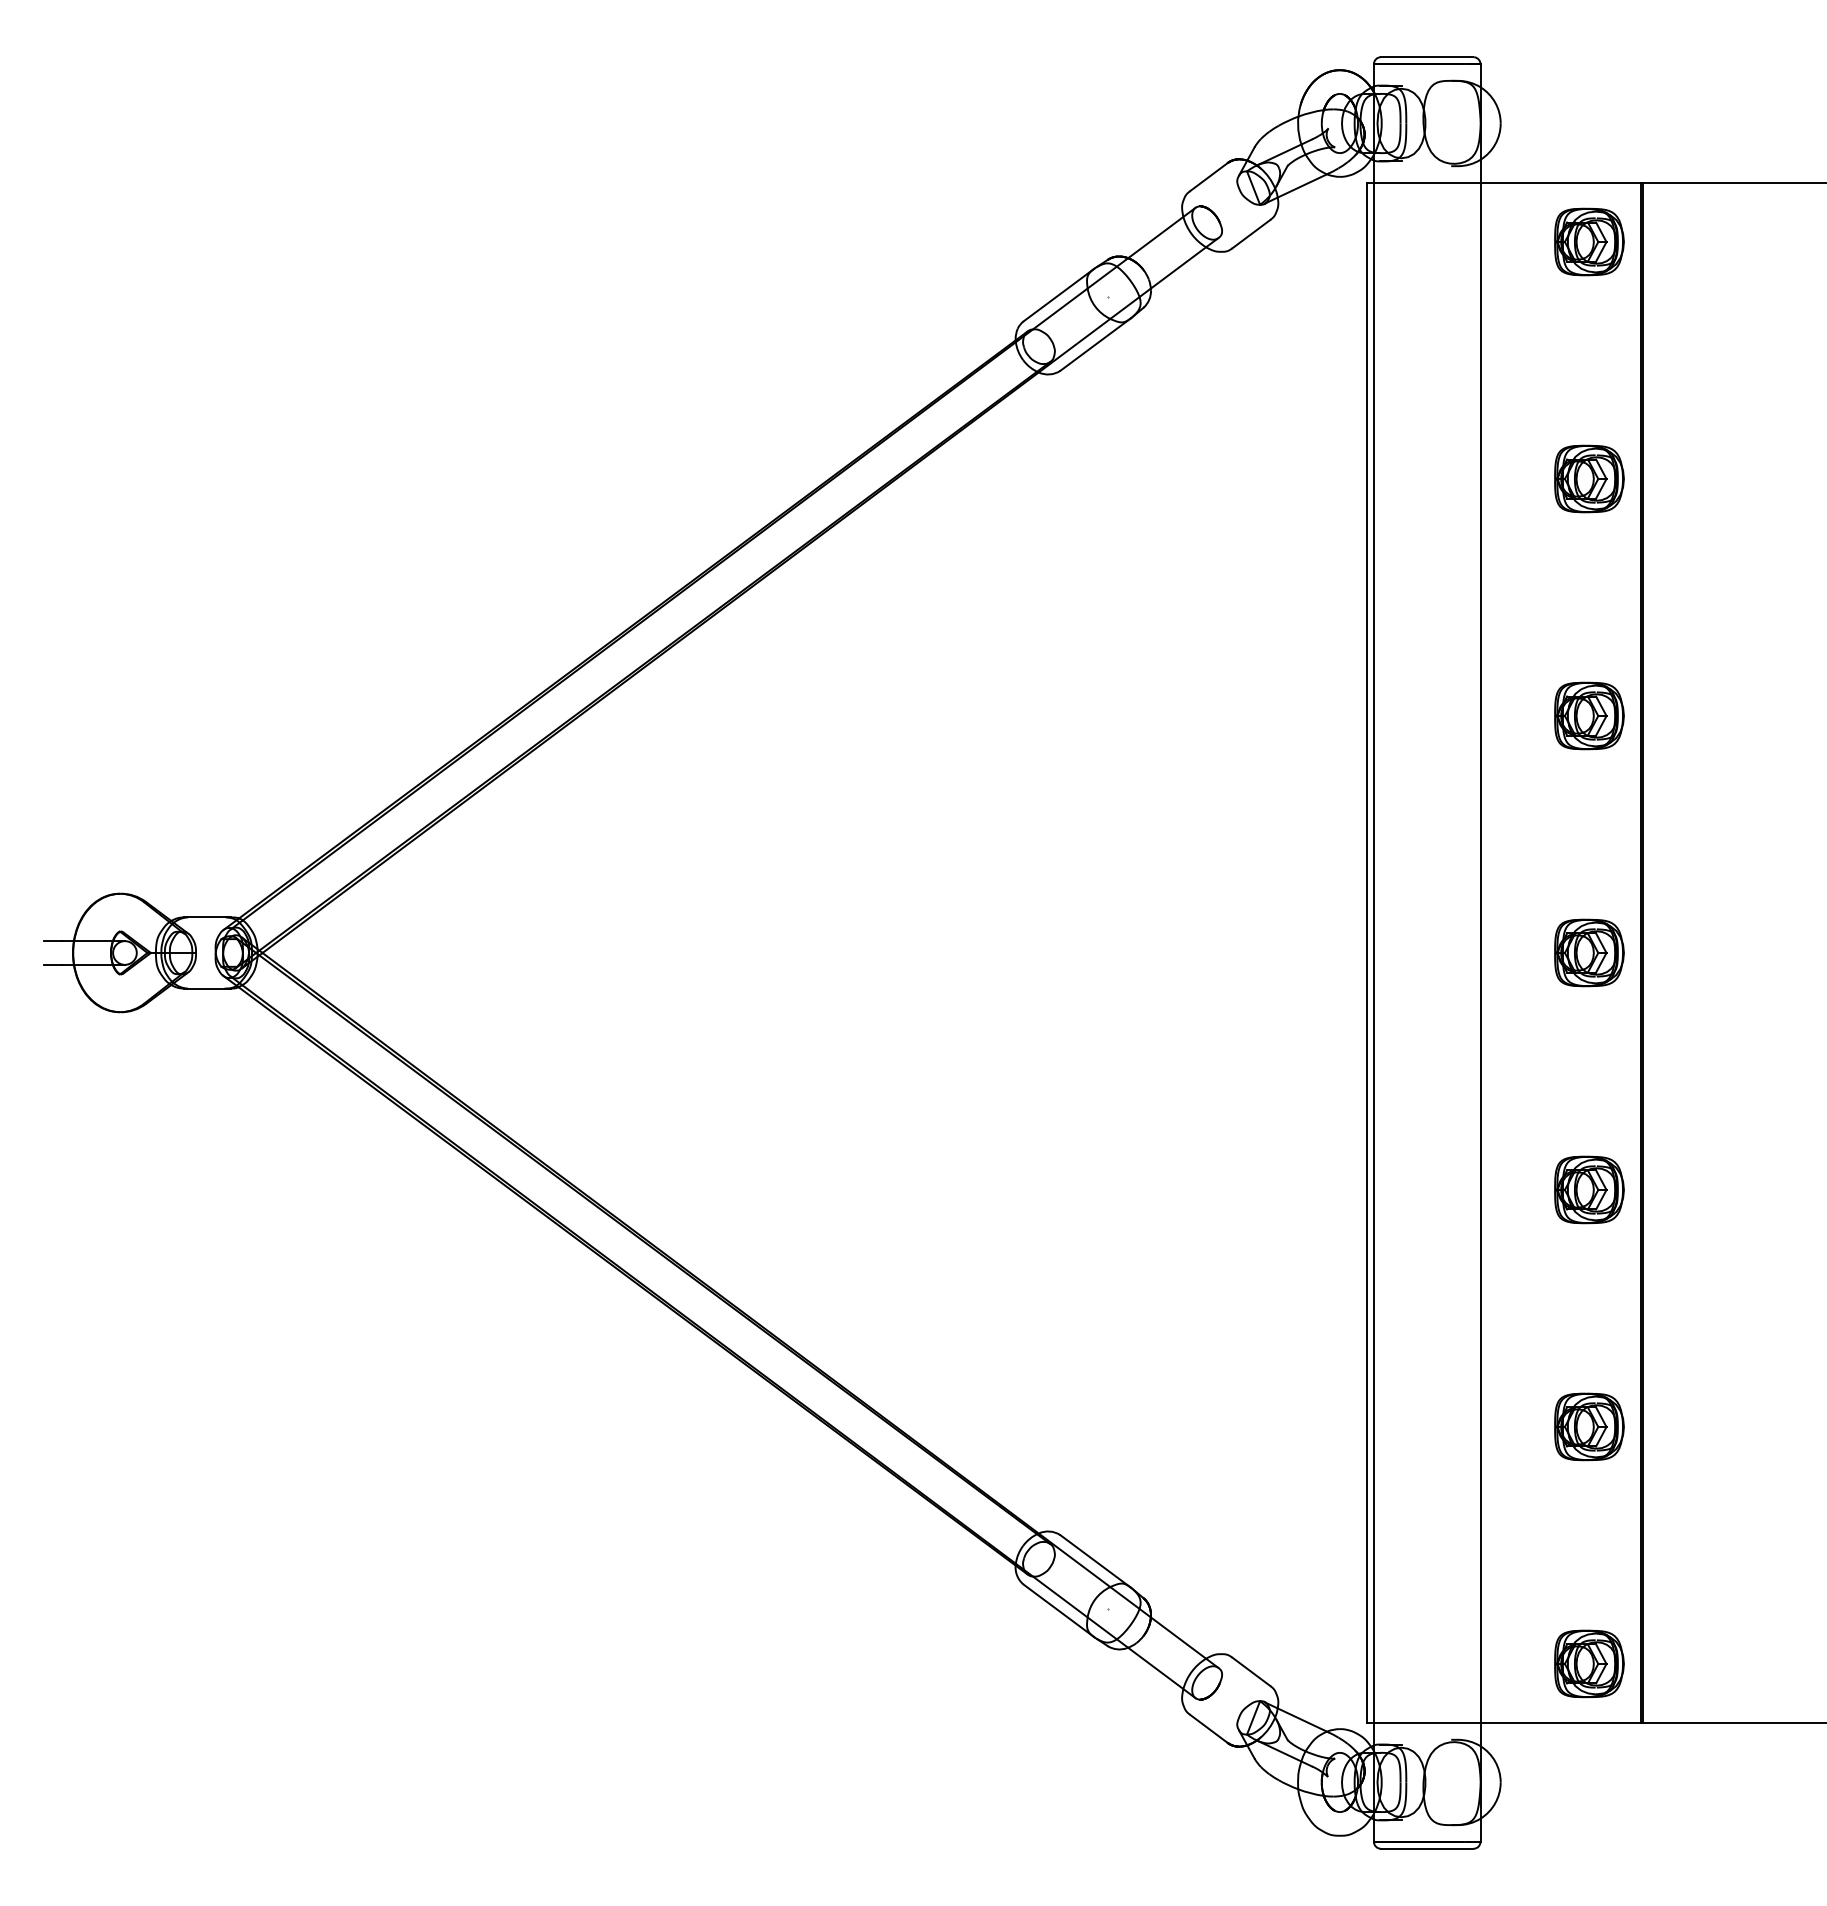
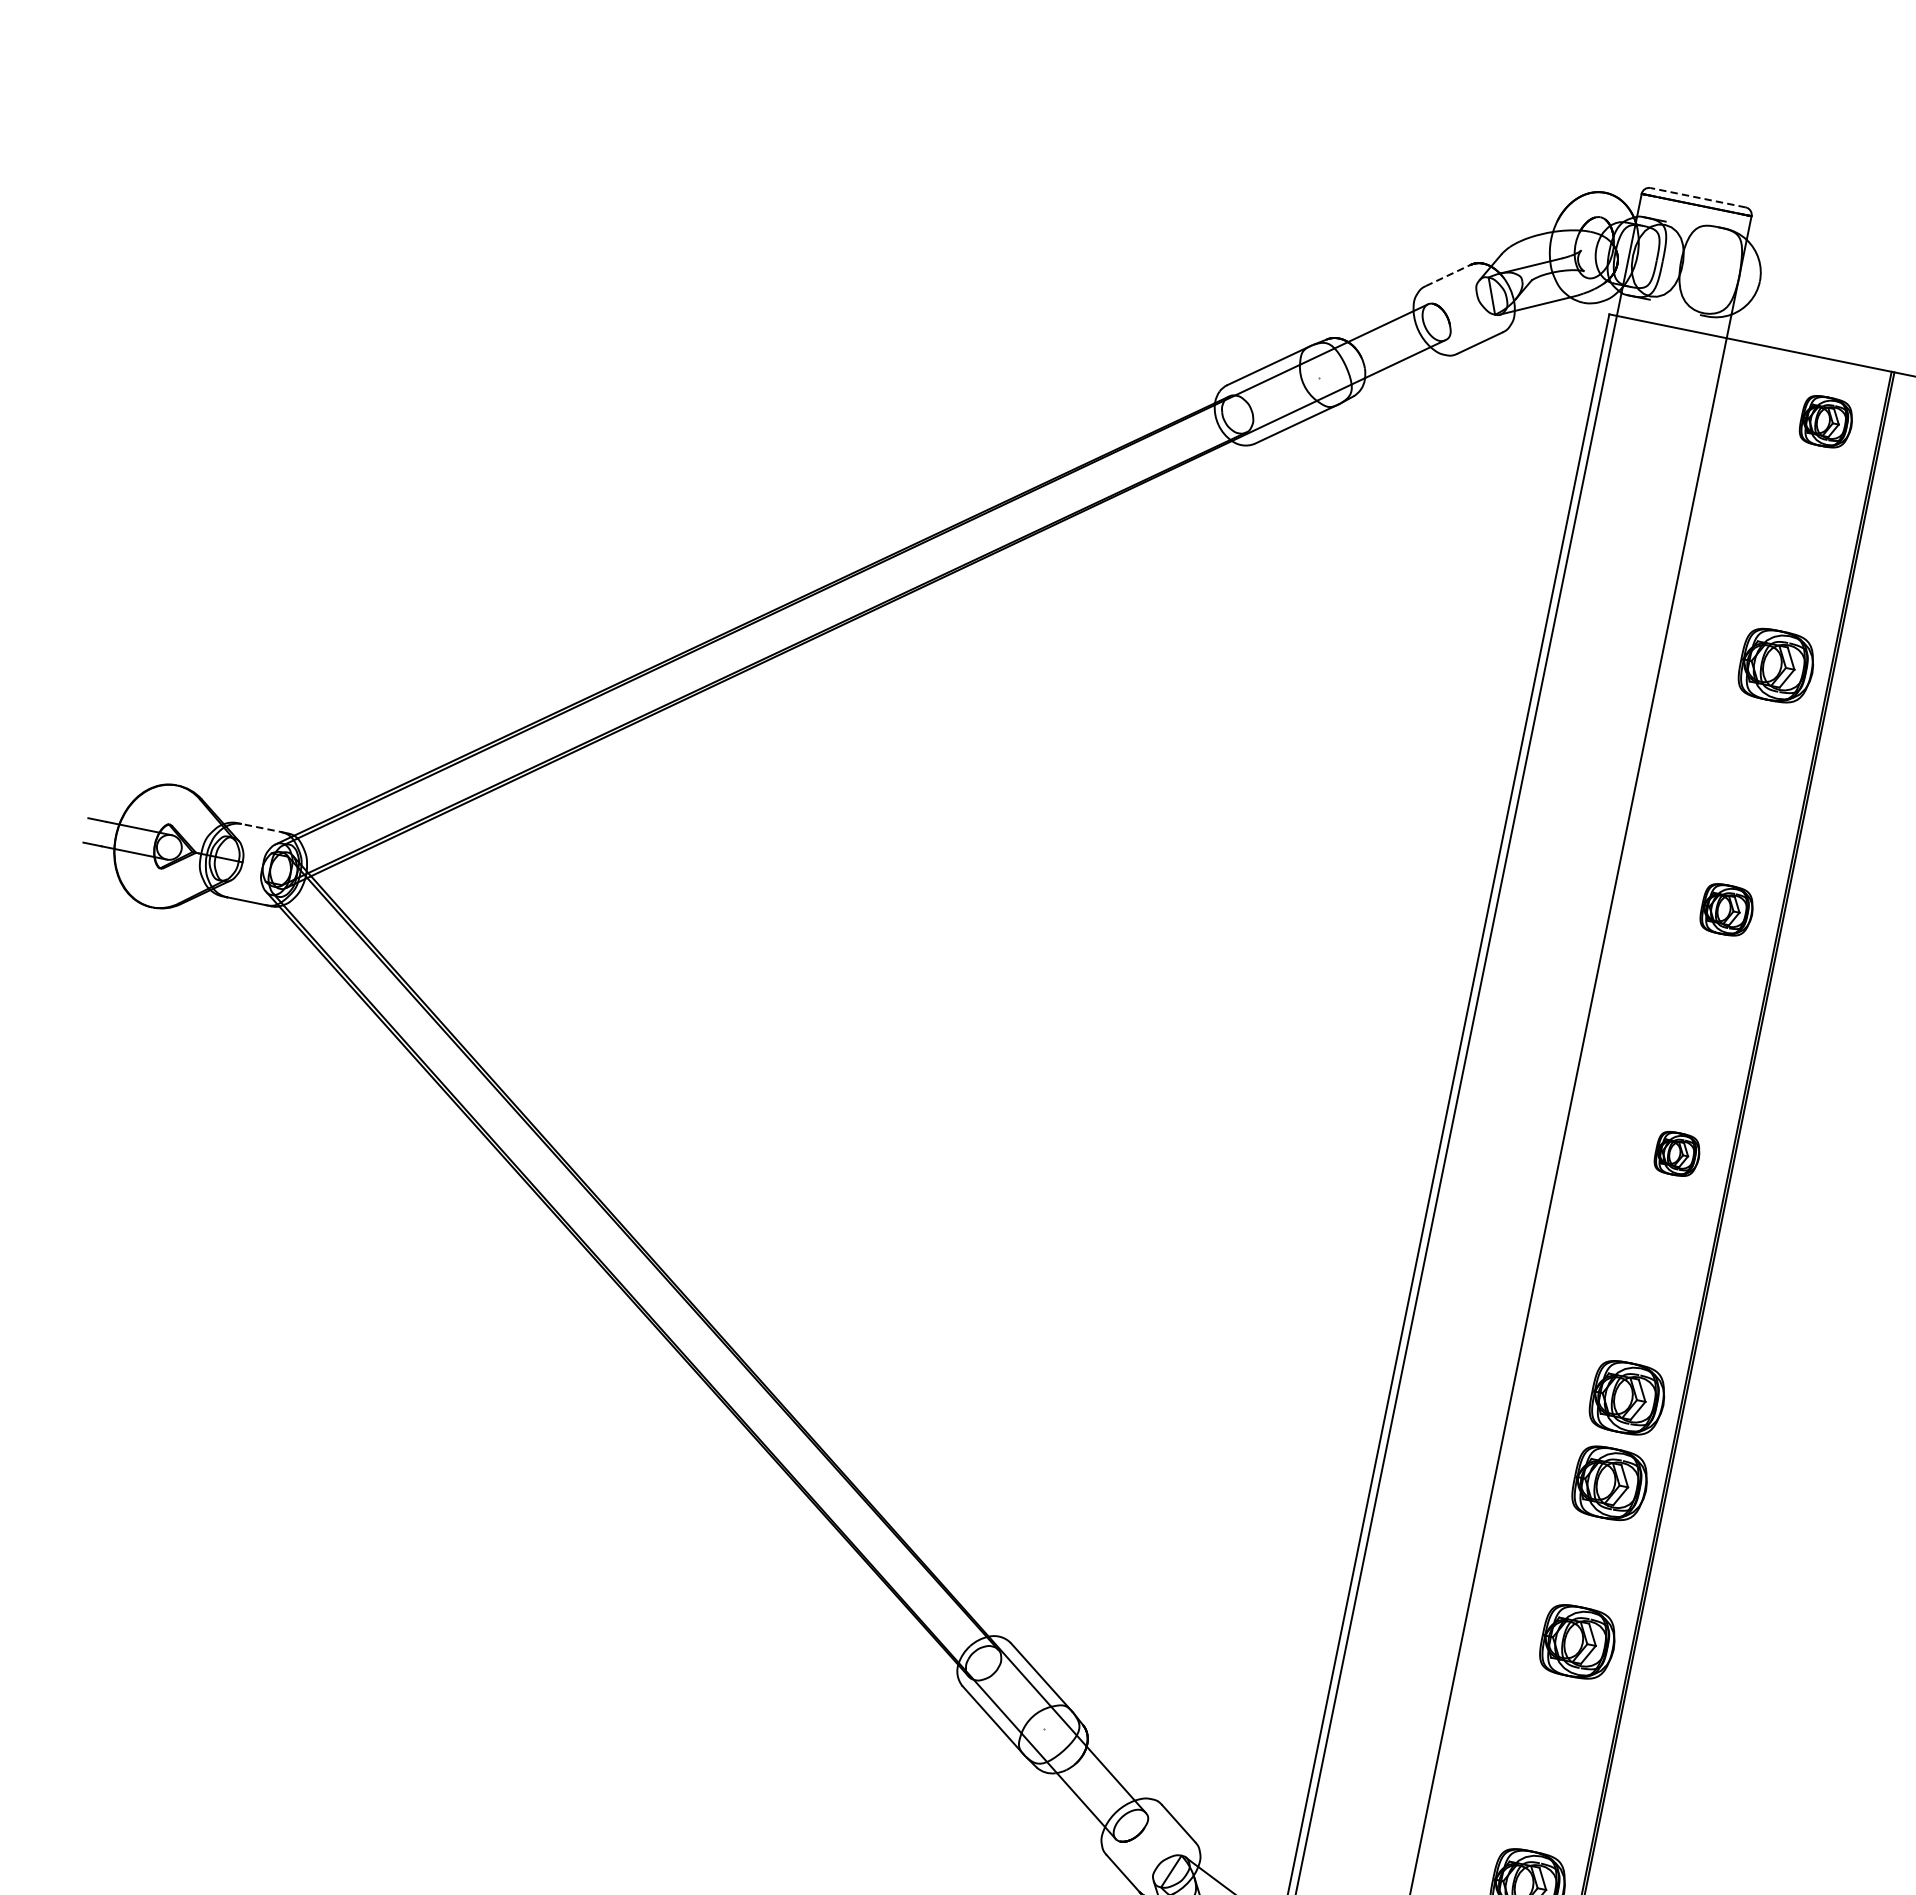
line: (1426, 57) -> (1697, 197), solid -> dashed
line: (1208, 177) -> (1447, 275), solid -> dashed
part: (1589, 241) -> (1826, 421), size x0.7
part: (1589, 715) -> (1727, 909), size x0.7
line: (209, 917) -> (263, 828), solid -> dashed
part: (1589, 952) -> (1677, 1153), size x0.6
part: (1589, 1272) -> (1610, 1483), added

